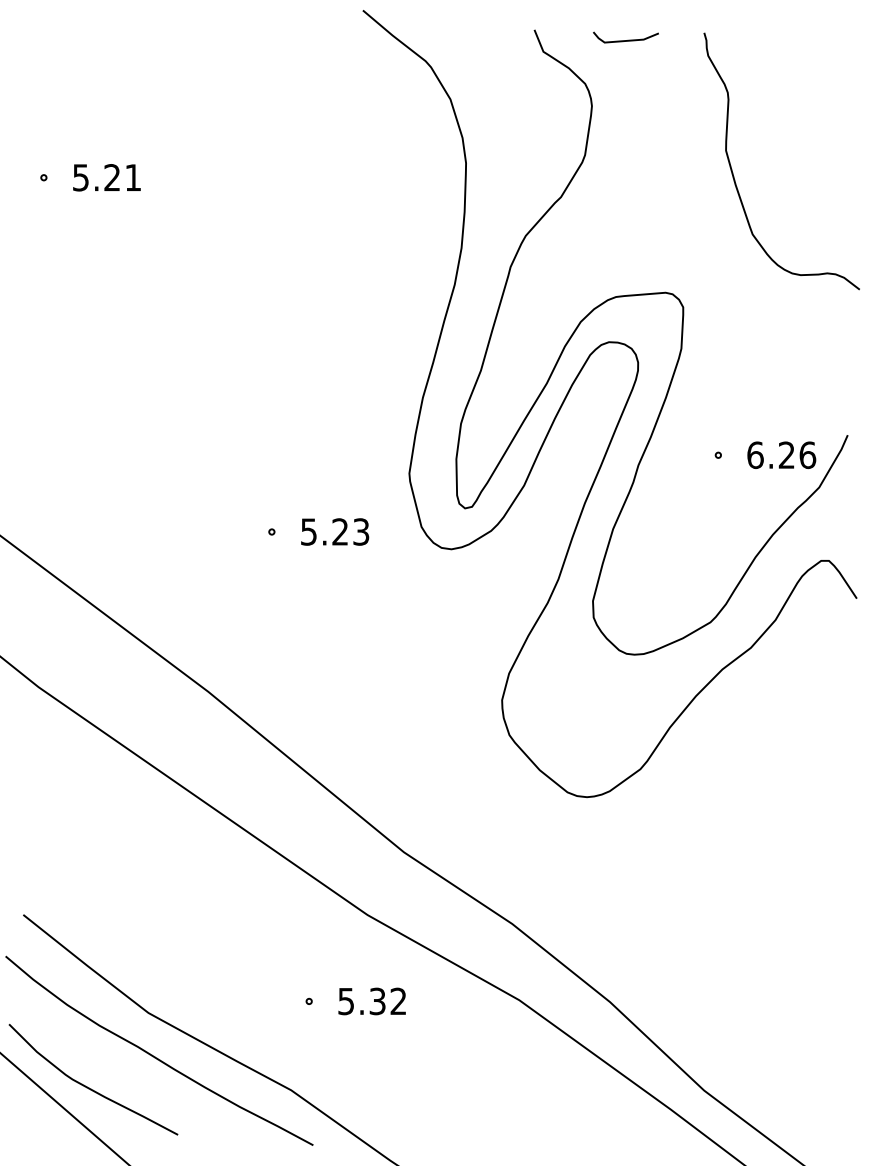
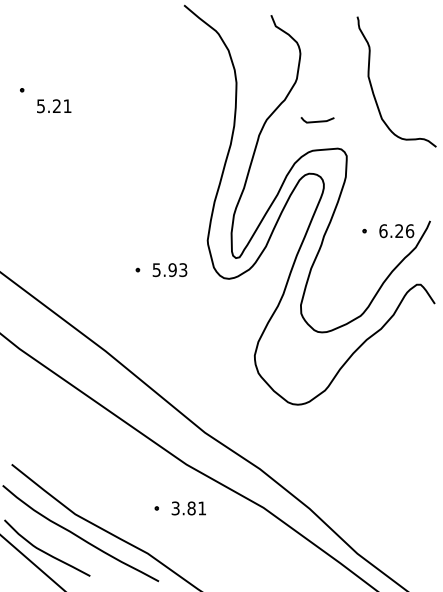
line: (625, 38) -> (317, 120), moved
text: (107, 178) -> (54, 106), moved
text: (339, 532) -> (172, 270), 5.23 -> 5.93
text: (371, 1001) -> (188, 508), 5.32 -> 3.81

